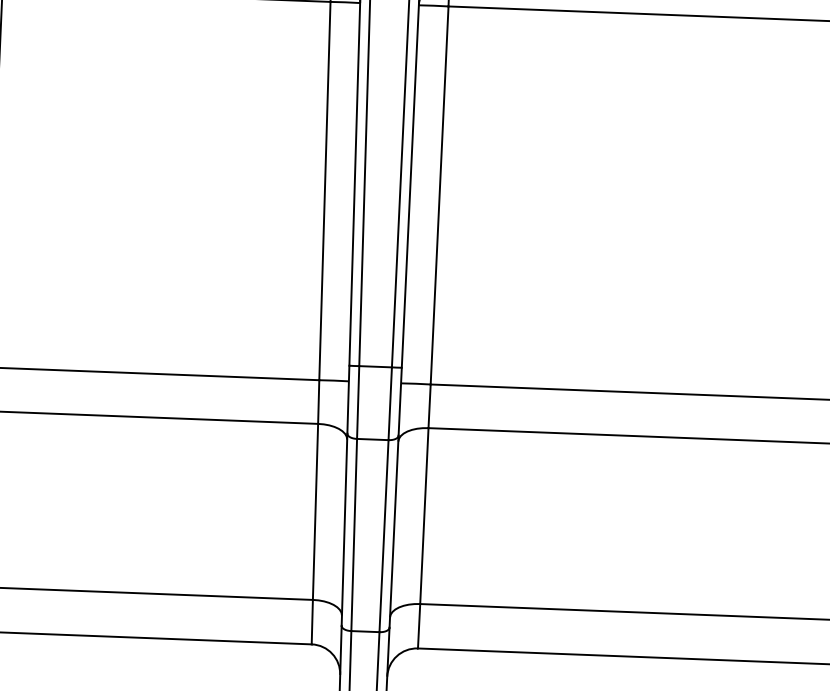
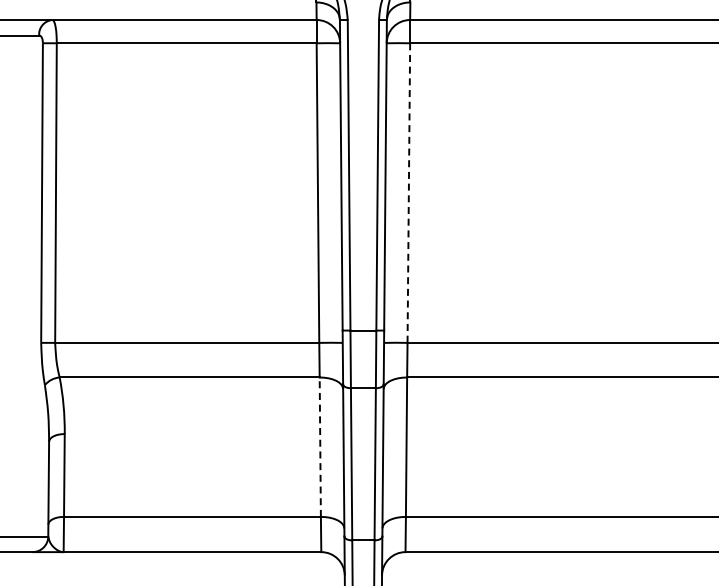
line: (439, 195) -> (408, 193), solid -> dashed
line: (315, 512) -> (320, 447), solid -> dashed

